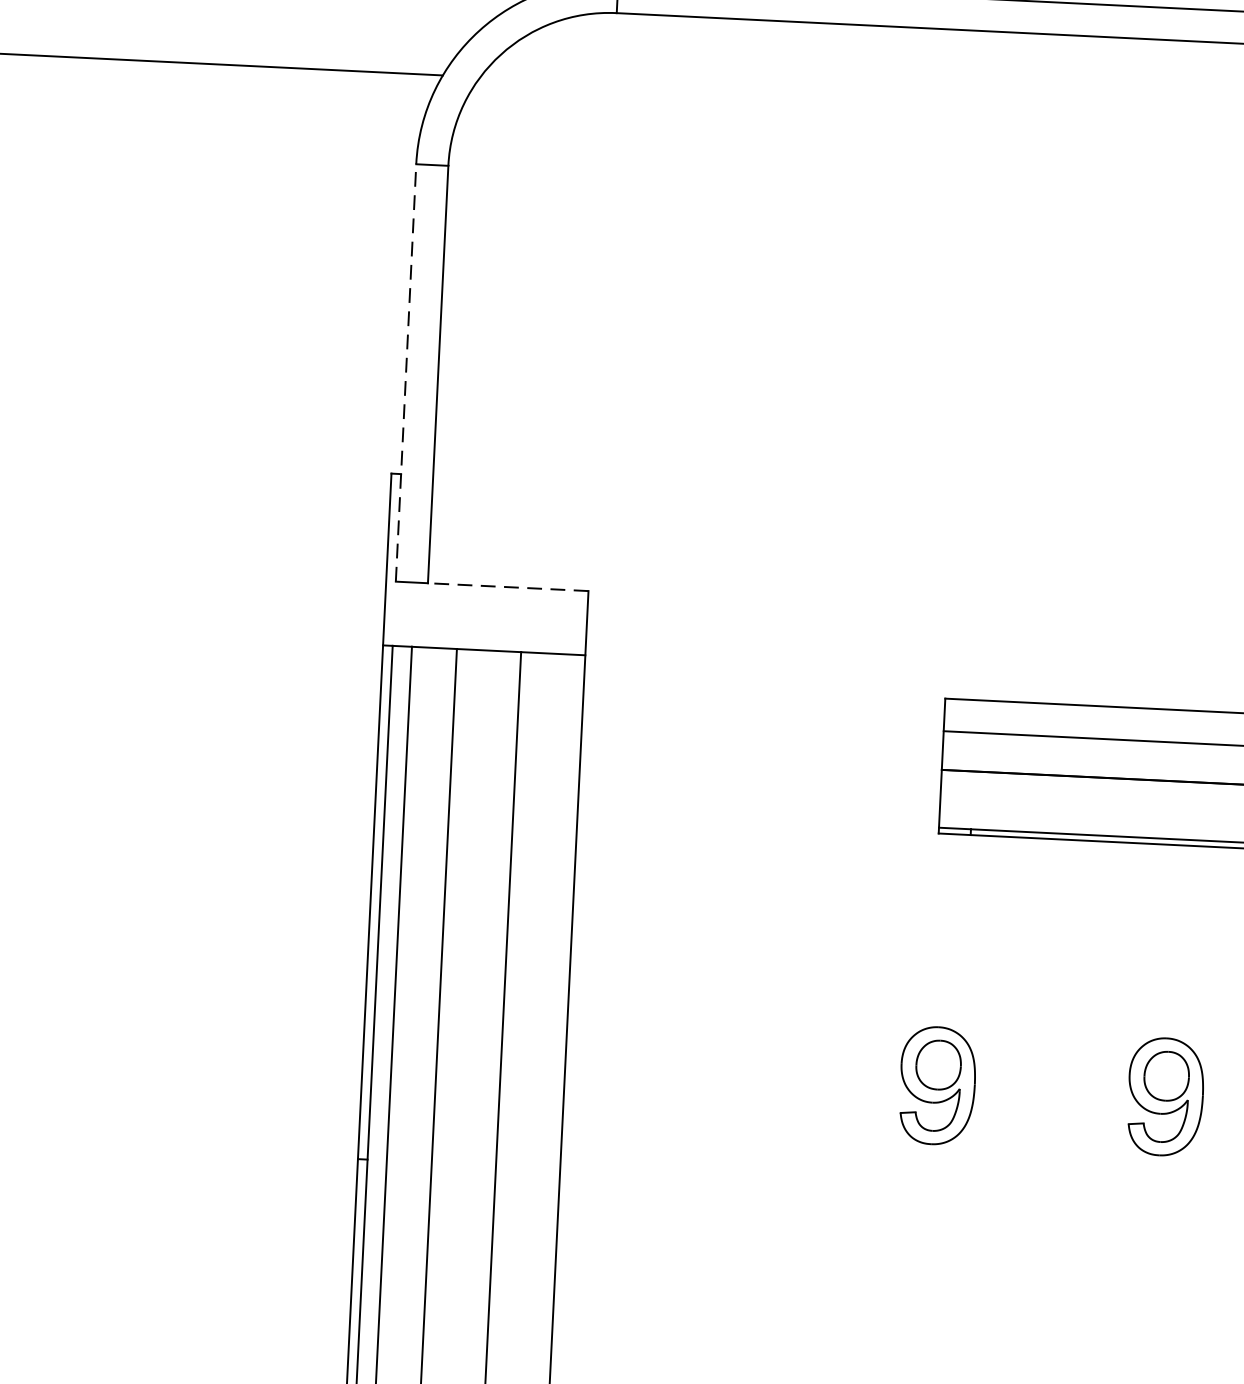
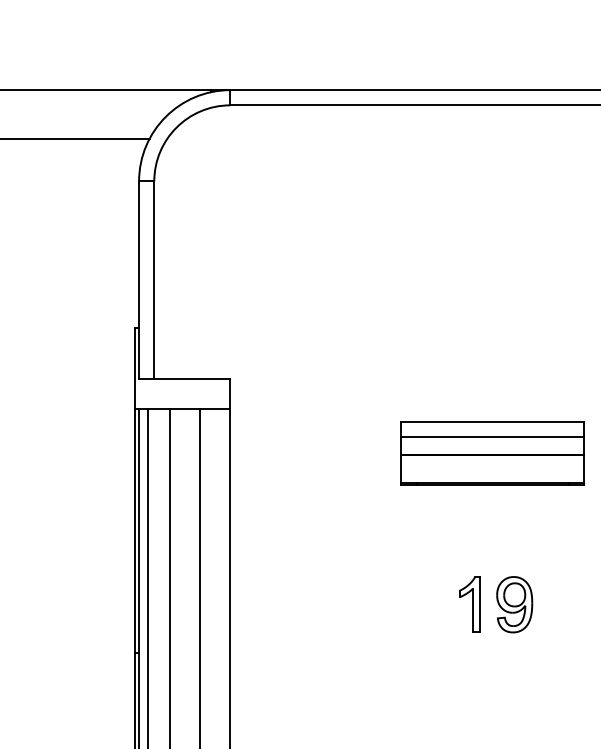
line: (406, 373) -> (139, 280), dashed -> solid
line: (506, 588) -> (191, 379), dashed -> solid
part: (937, 1085) -> (406, 604), removed
part: (1070, 1091) -> (469, 604), added

